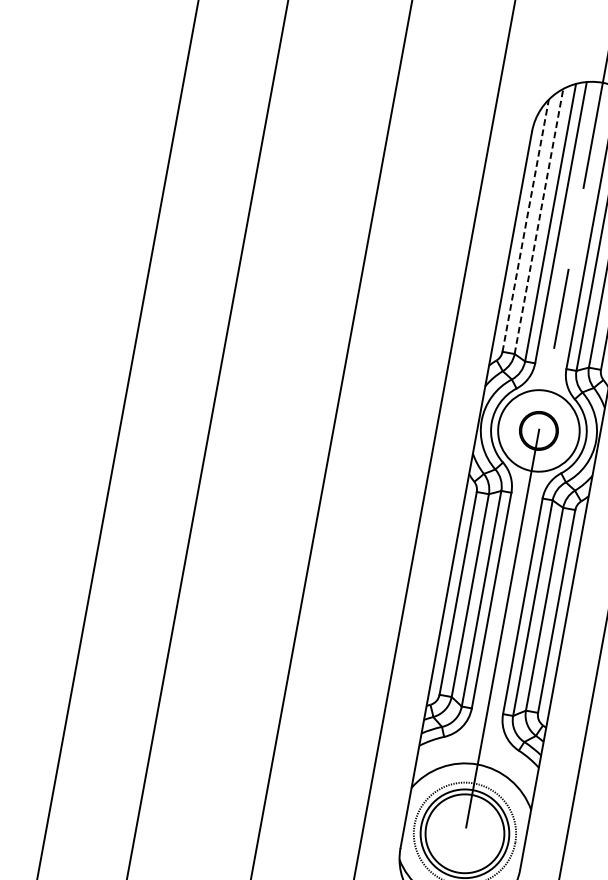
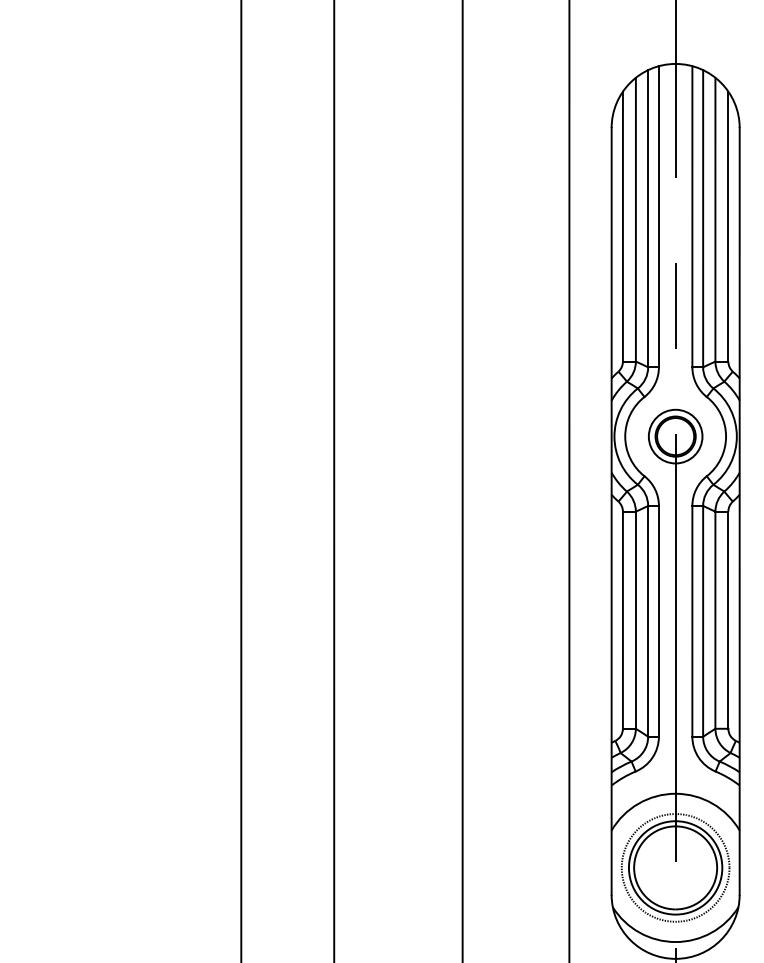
line: (538, 221) -> (635, 219), dashed -> solid
line: (525, 225) -> (622, 226), dashed -> solid
circle: (538, 430) -> (675, 436), size x0.62

